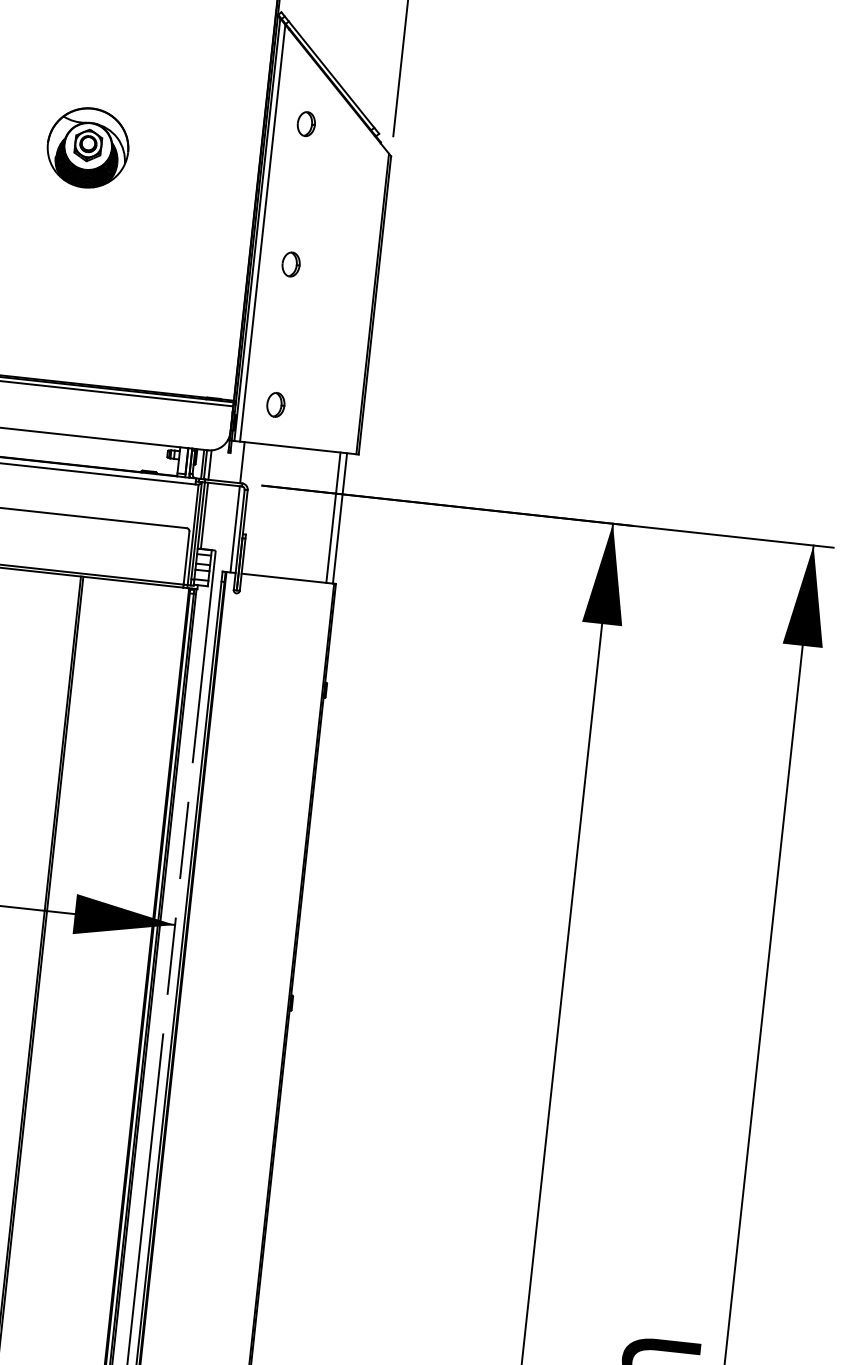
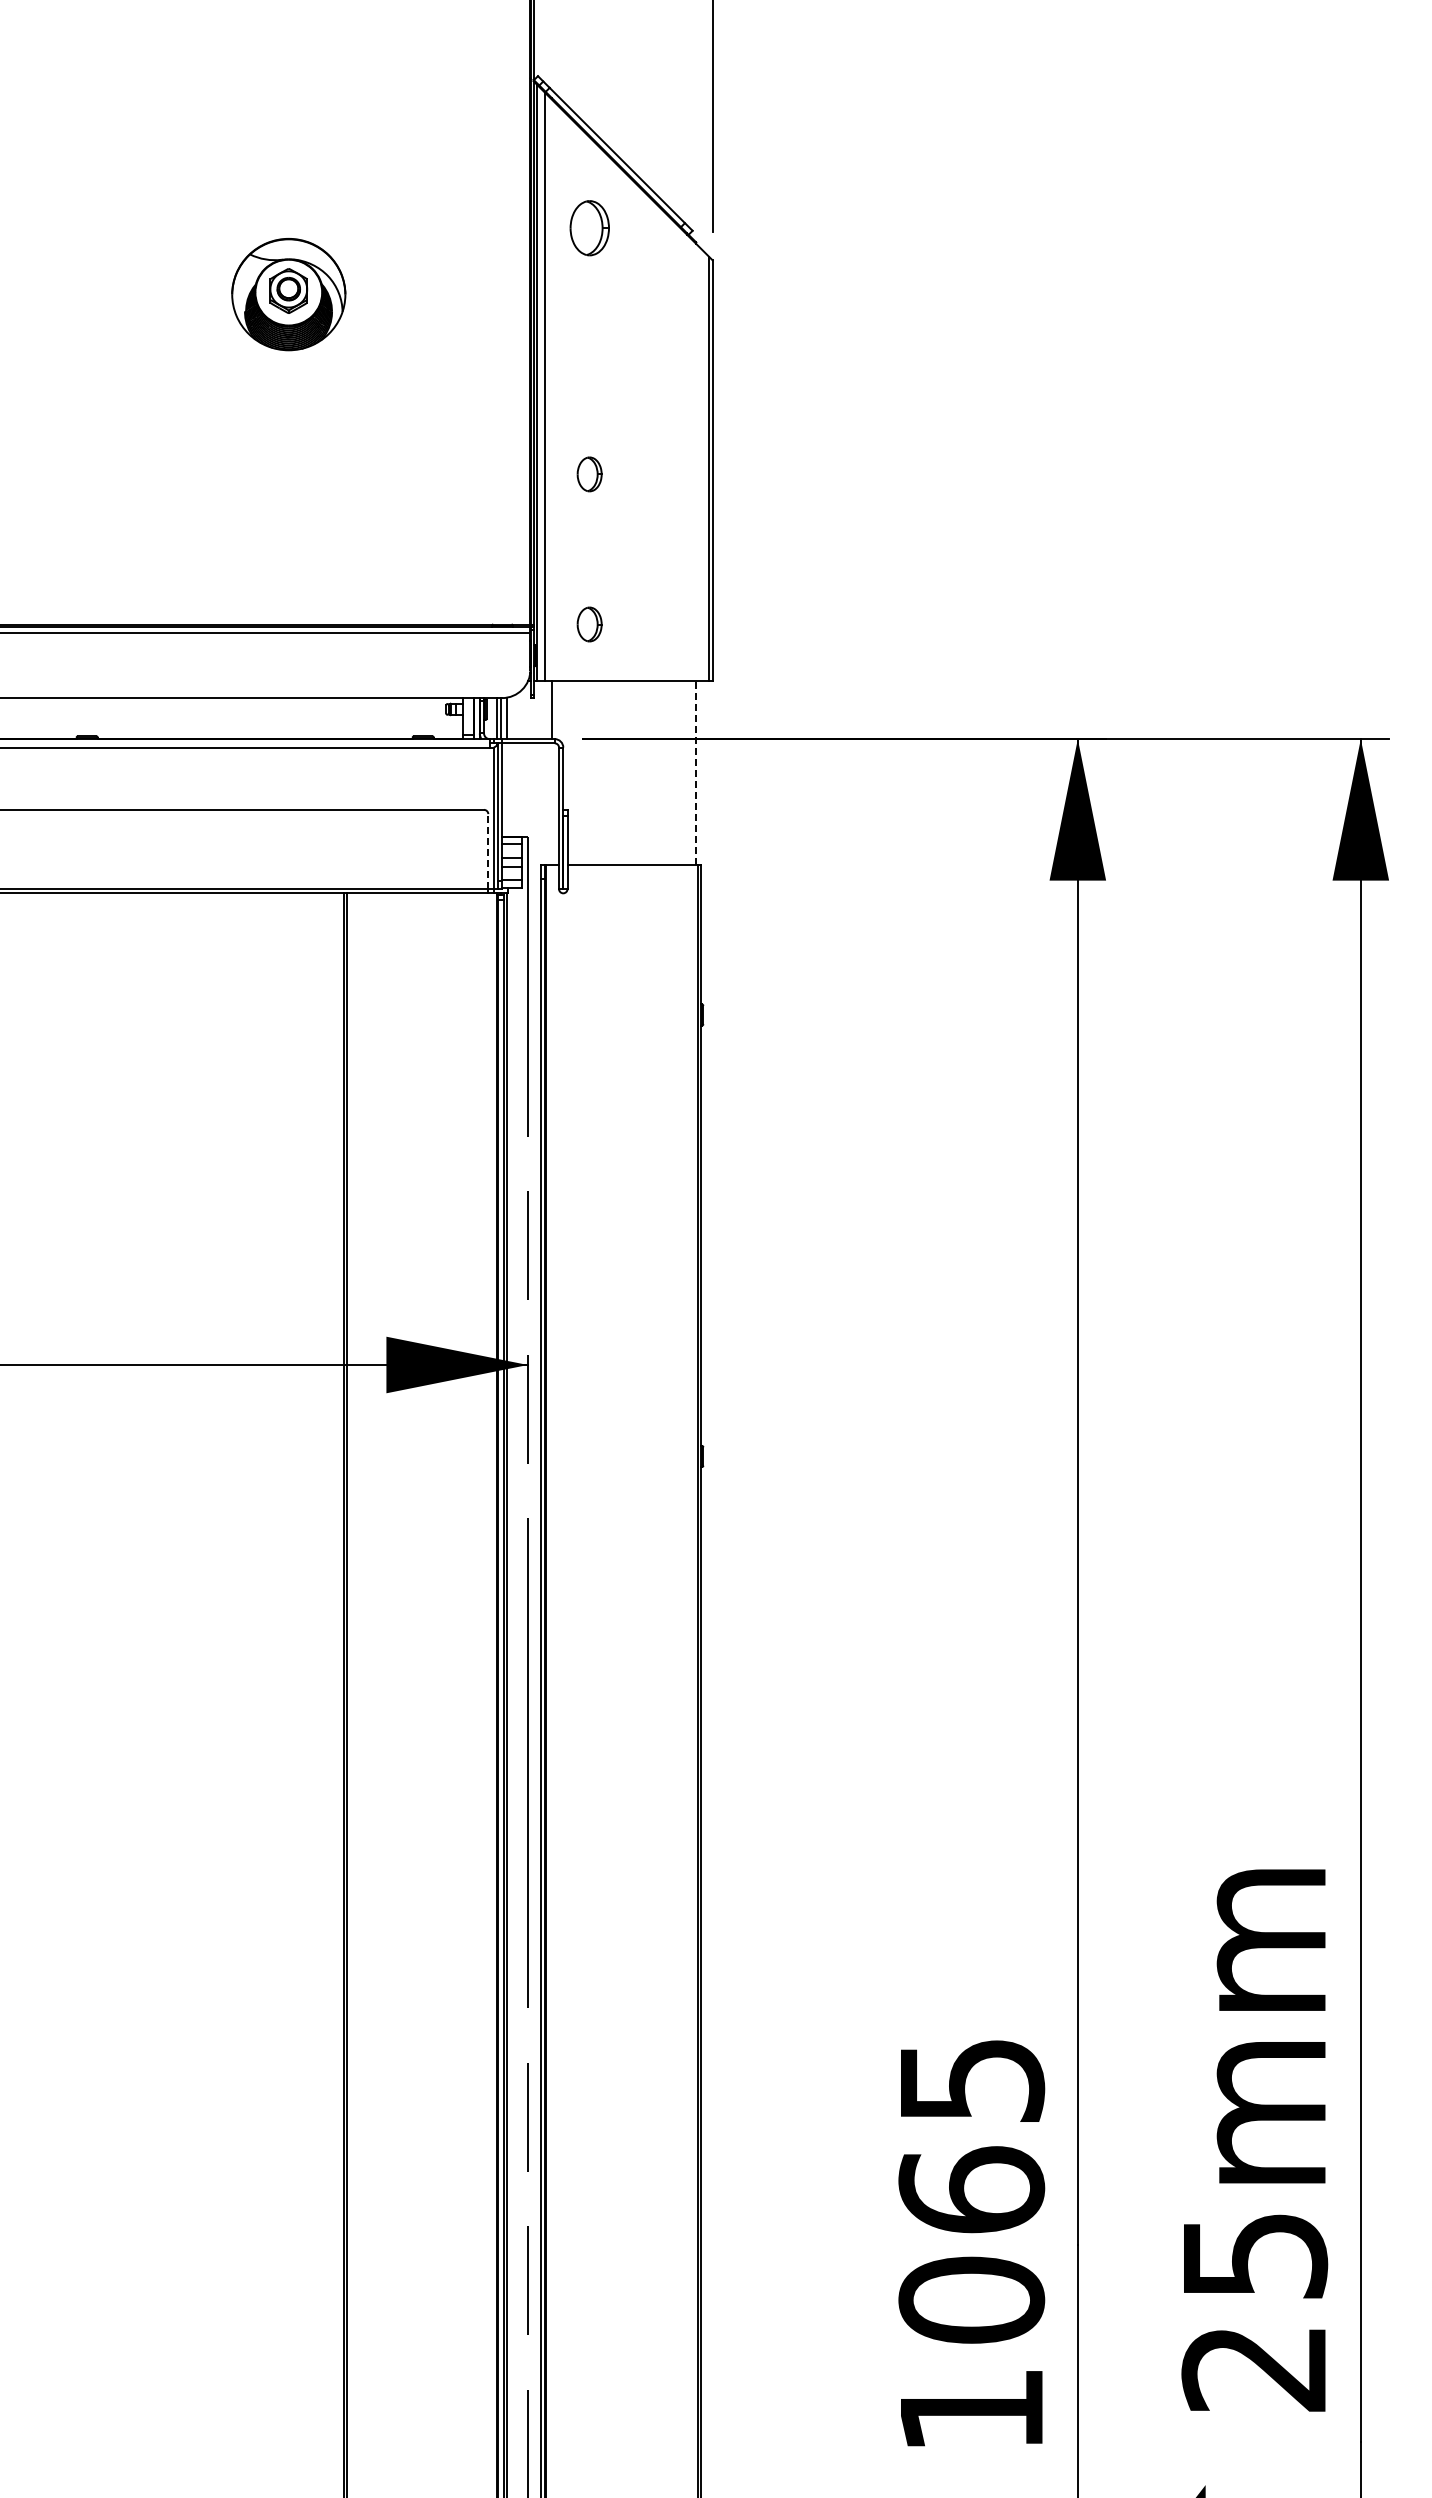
part: (306, 124) -> (589, 228), size x1.6
part: (291, 264) -> (589, 474), moved
line: (204, 515) -> (506, 789), removed
line: (333, 518) -> (687, 773), removed
line: (340, 518) -> (696, 773), solid -> dashed
line: (234, 529) -> (551, 804), removed
line: (186, 558) -> (488, 851), solid -> dashed

